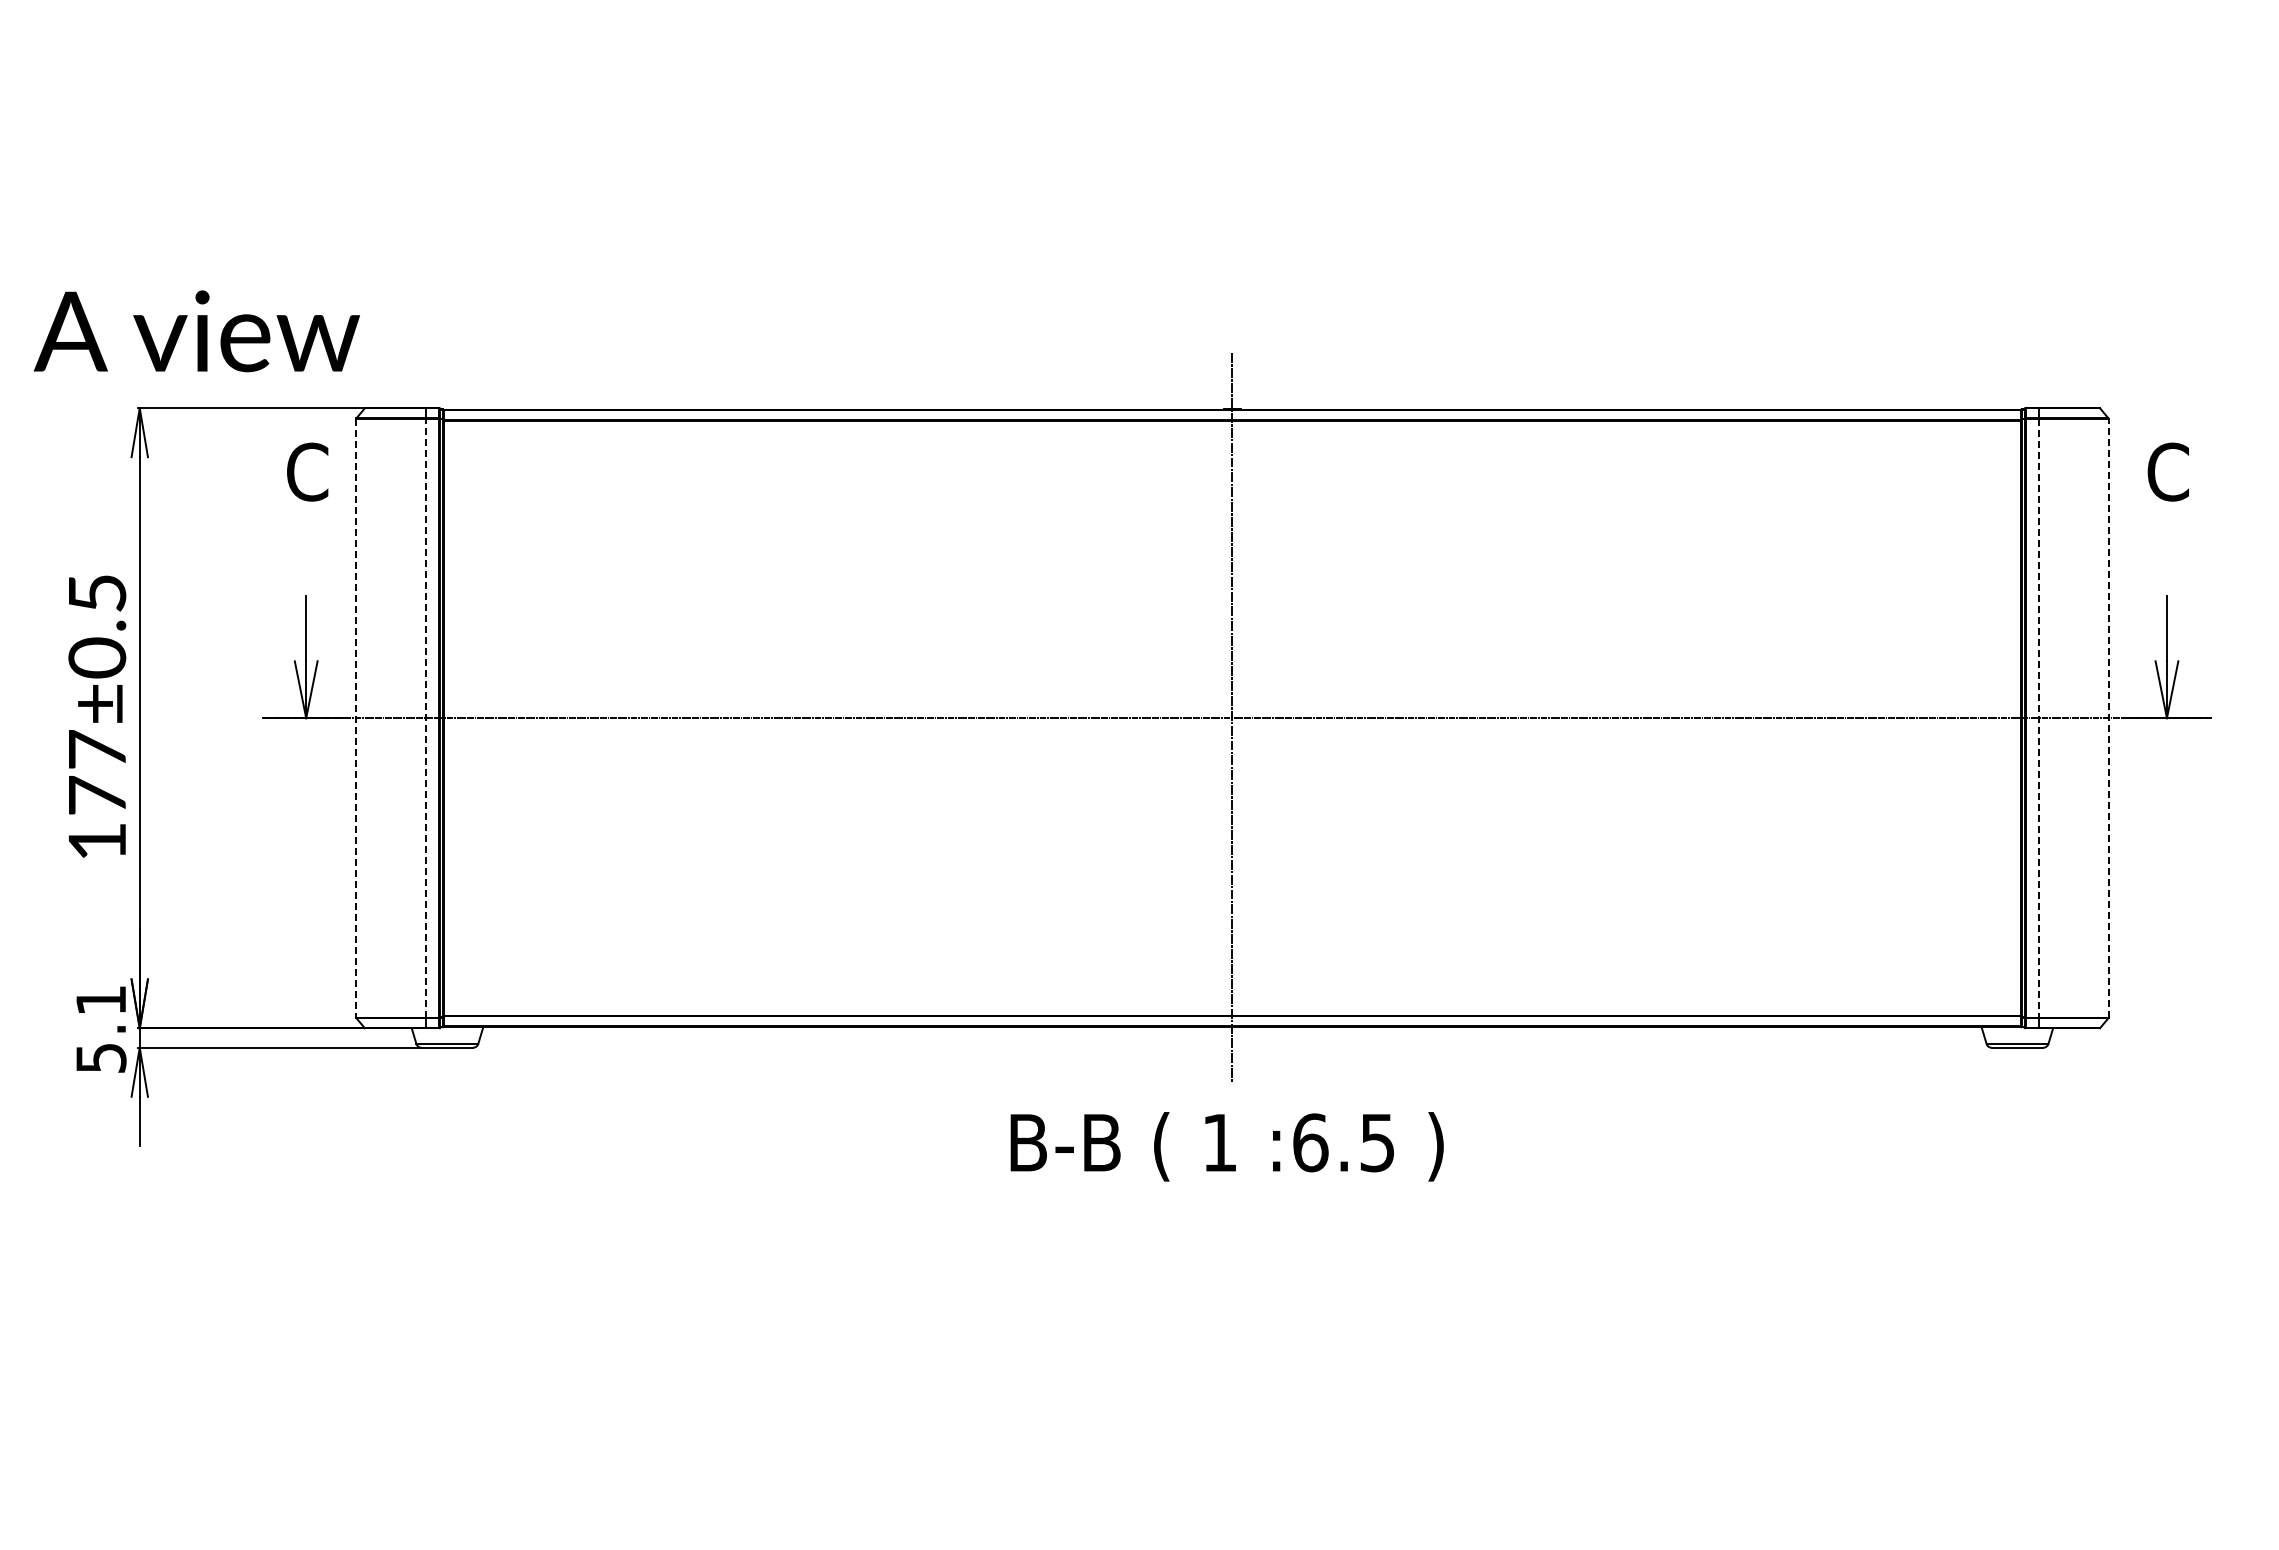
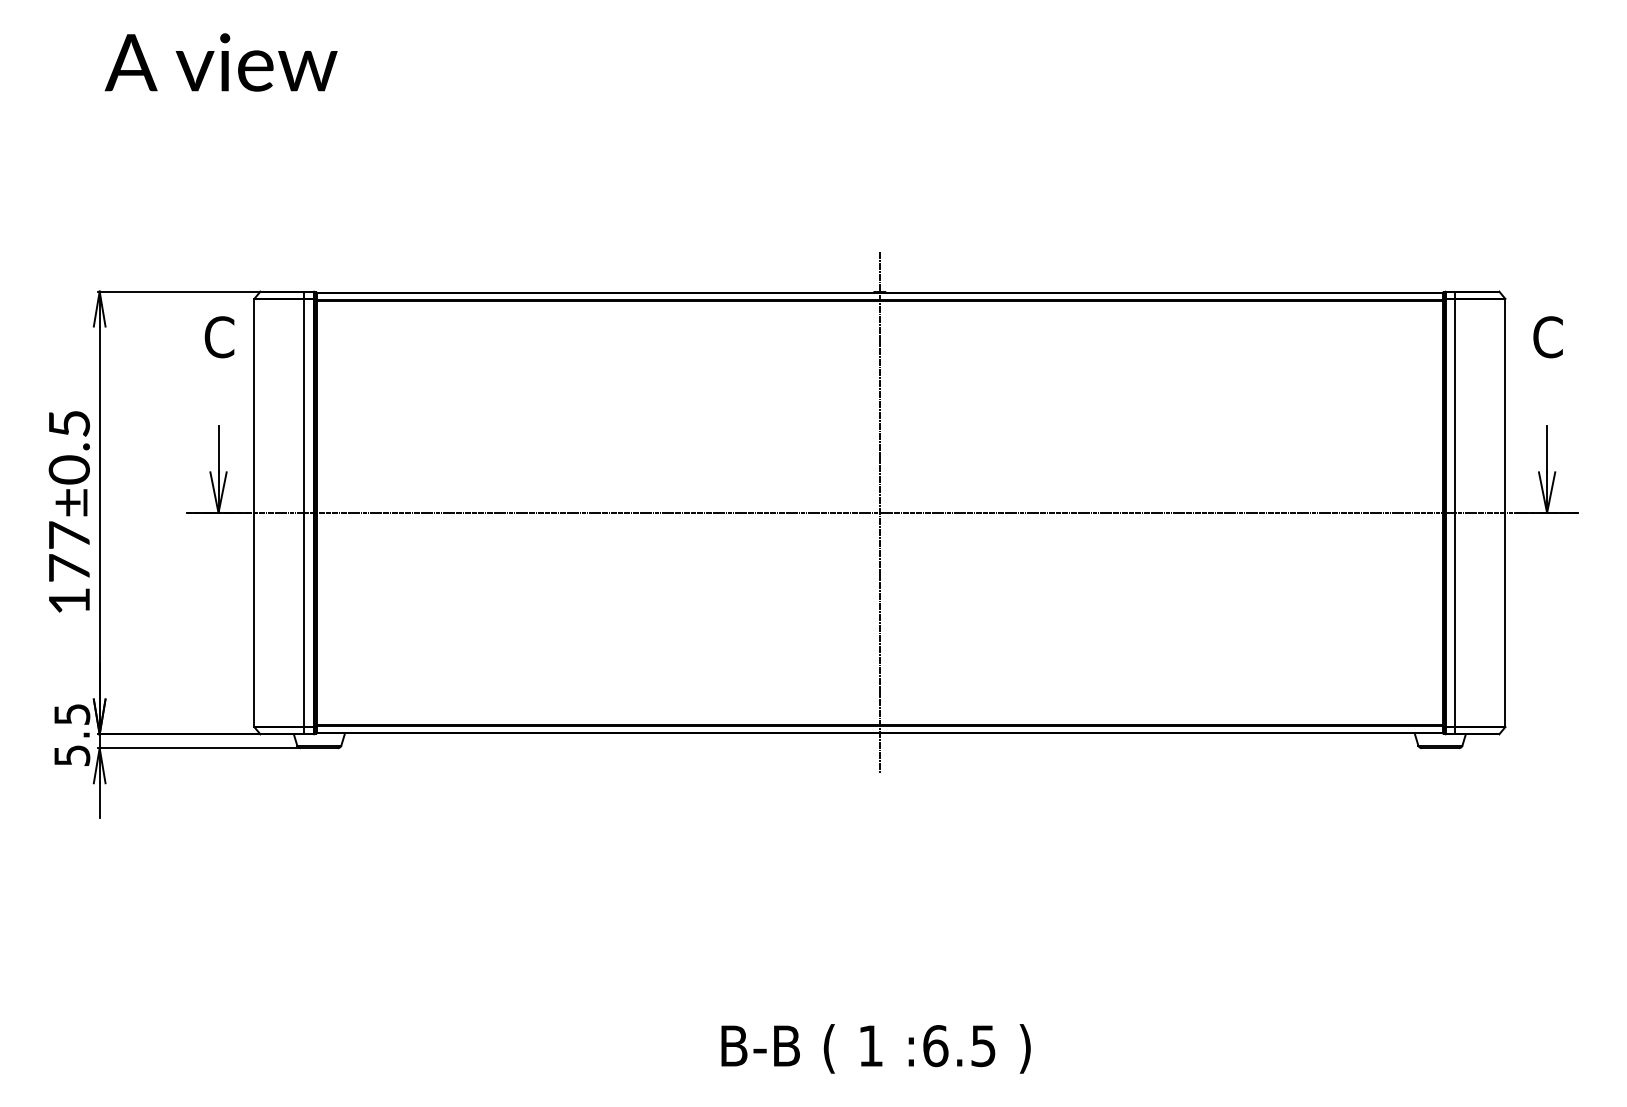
text: (196, 331) -> (220, 62), moved
line: (426, 717) -> (304, 512), dashed -> solid
line: (2108, 717) -> (1505, 512), dashed -> solid
line: (356, 718) -> (254, 513), dashed -> solid
line: (2038, 718) -> (1455, 513), dashed -> solid
text: (101, 1000) -> (72, 714), 5.1 -> 5.5
text: (1226, 1146) -> (875, 1048), moved

